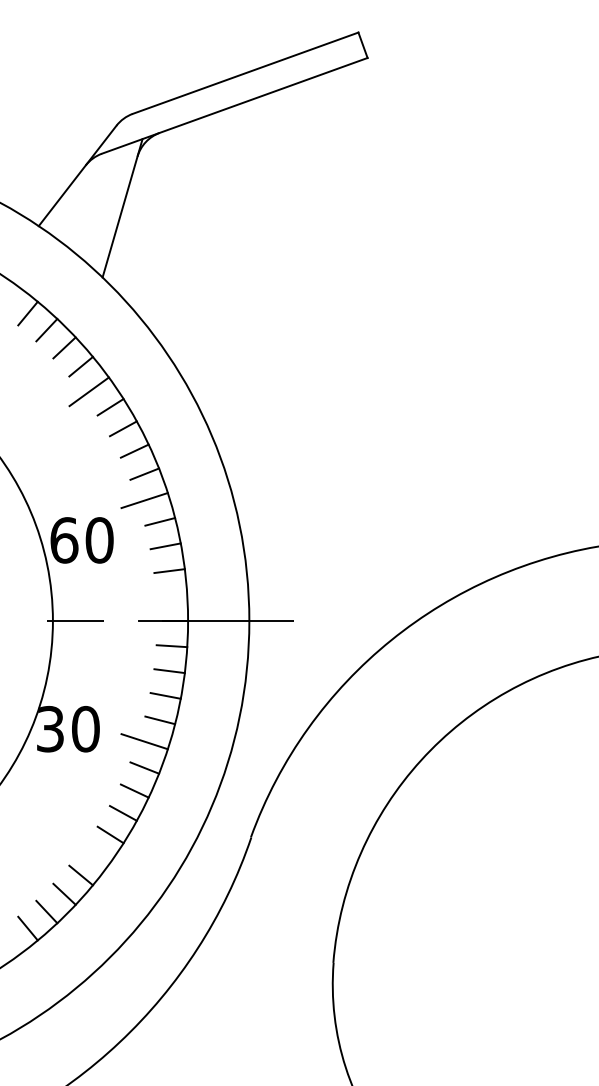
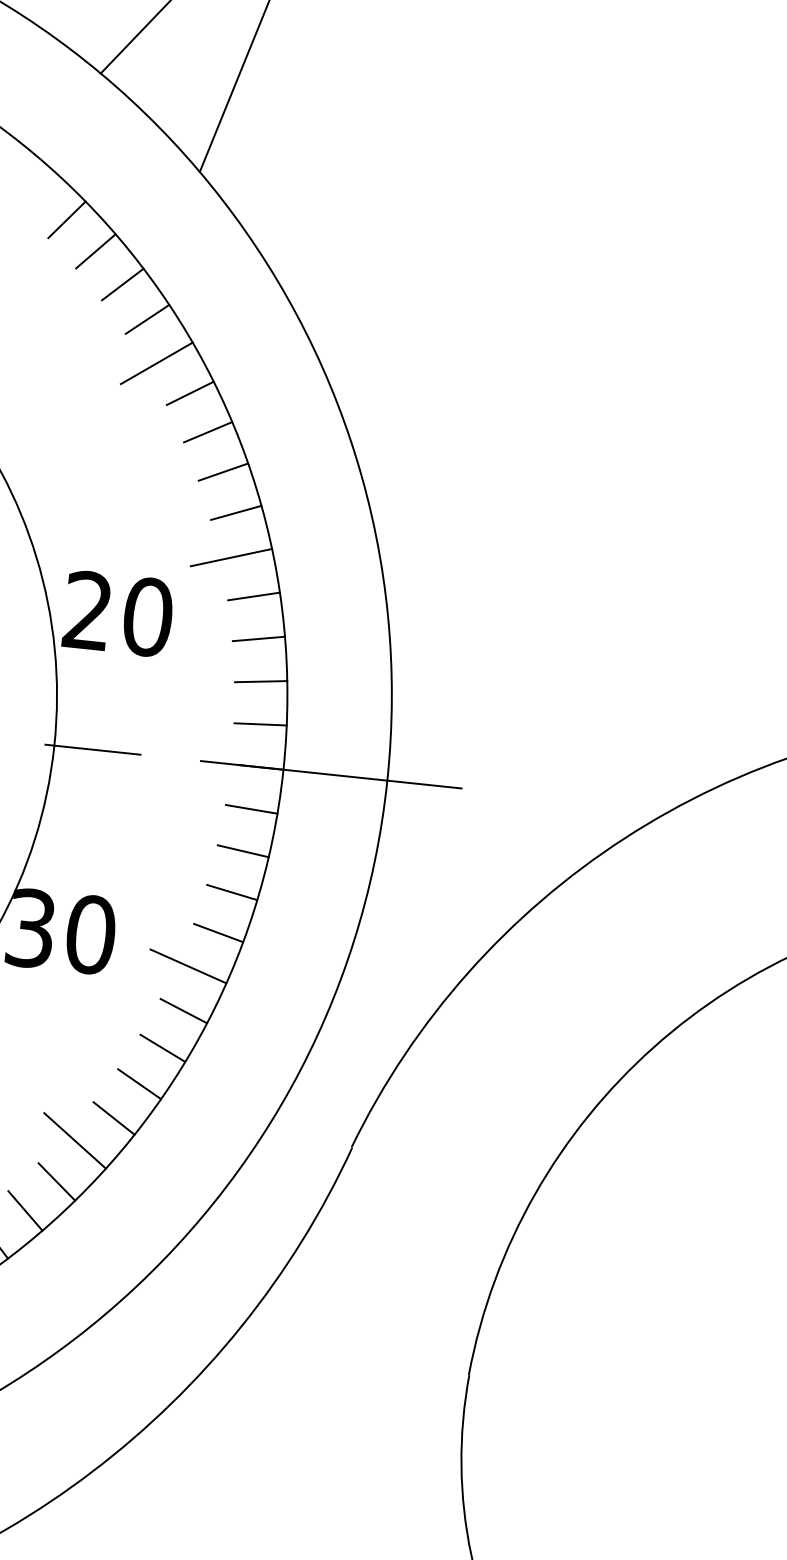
text: (64, 540) -> (88, 611), 60 -> 20
line: (171, 596) -> (259, 725), added
line: (88, 850) -> (73, 1140), added

